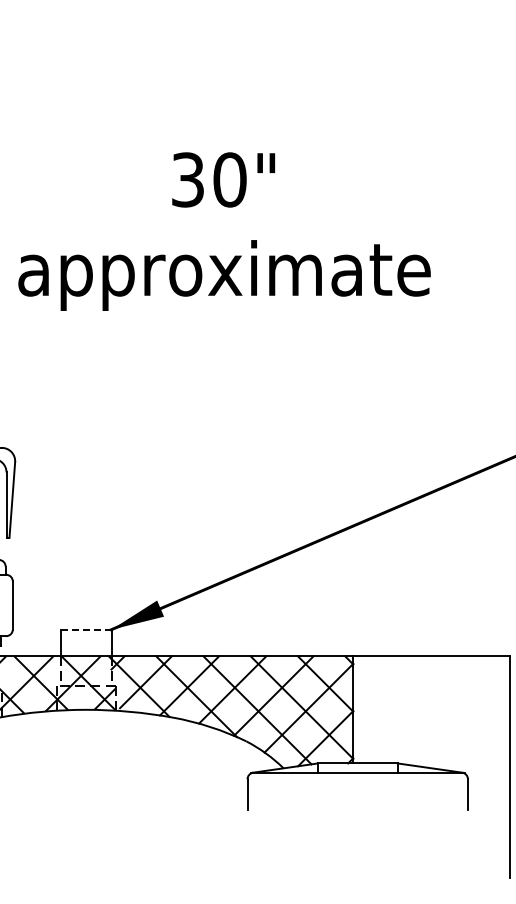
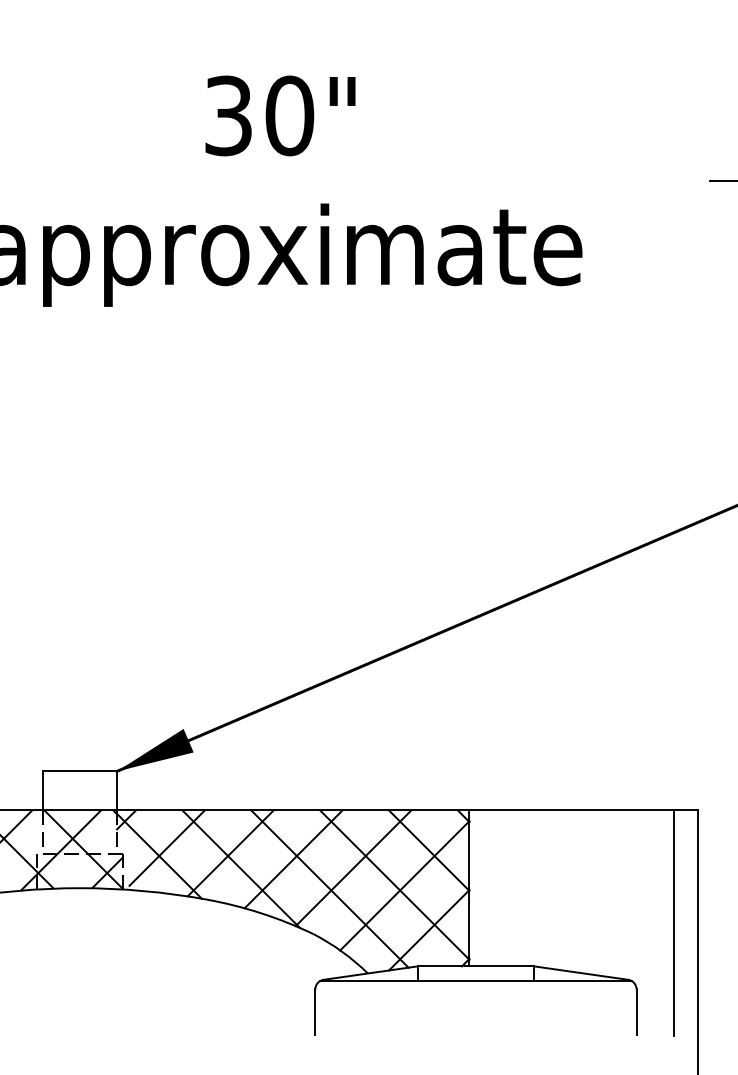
line: (86, 629) -> (80, 771), dashed -> solid
line: (493, 733) -> (673, 922), added

